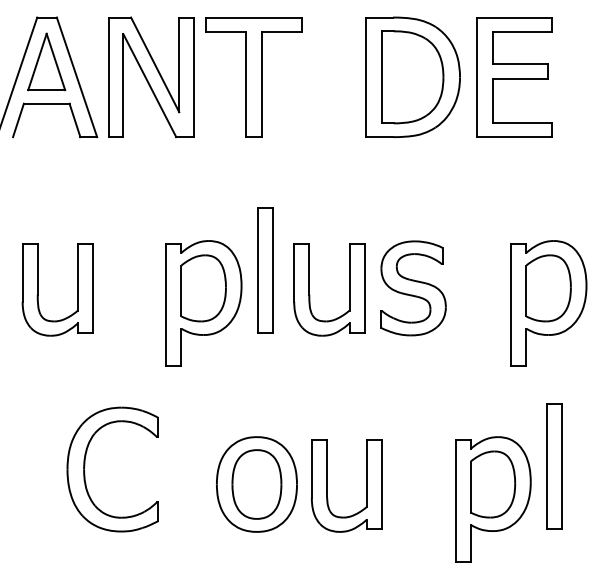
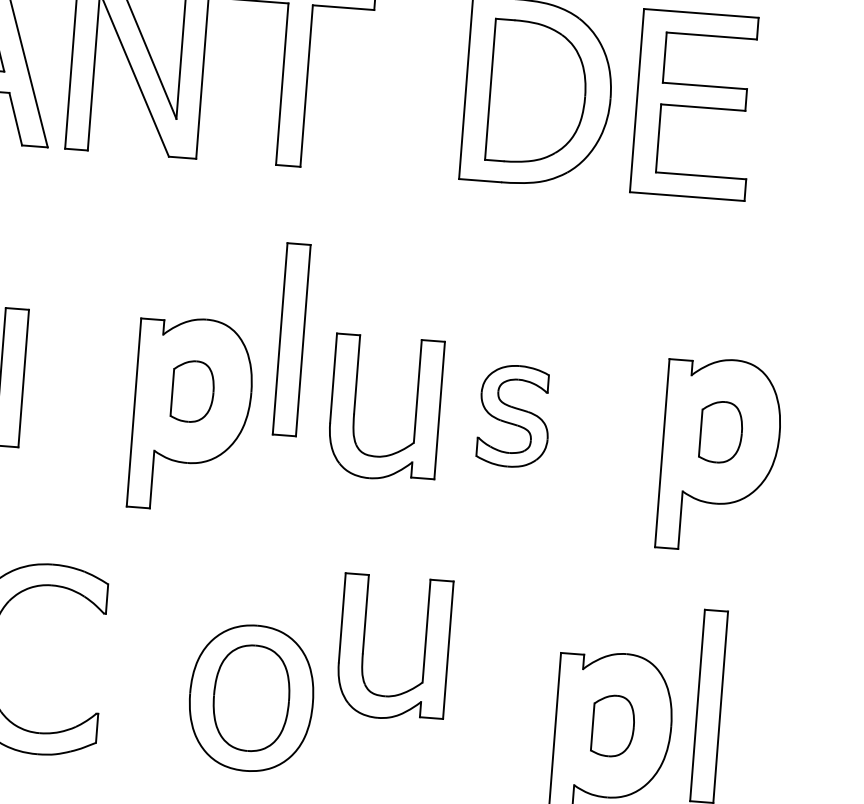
part: (265, 270) -> (292, 339), moved
part: (203, 288) -> (192, 391), size x0.6
part: (413, 288) -> (514, 416), size x0.7
part: (548, 288) -> (721, 432), size x0.6
part: (493, 484) -> (613, 726), size x0.6
part: (327, 485) -> (364, 645), moved

